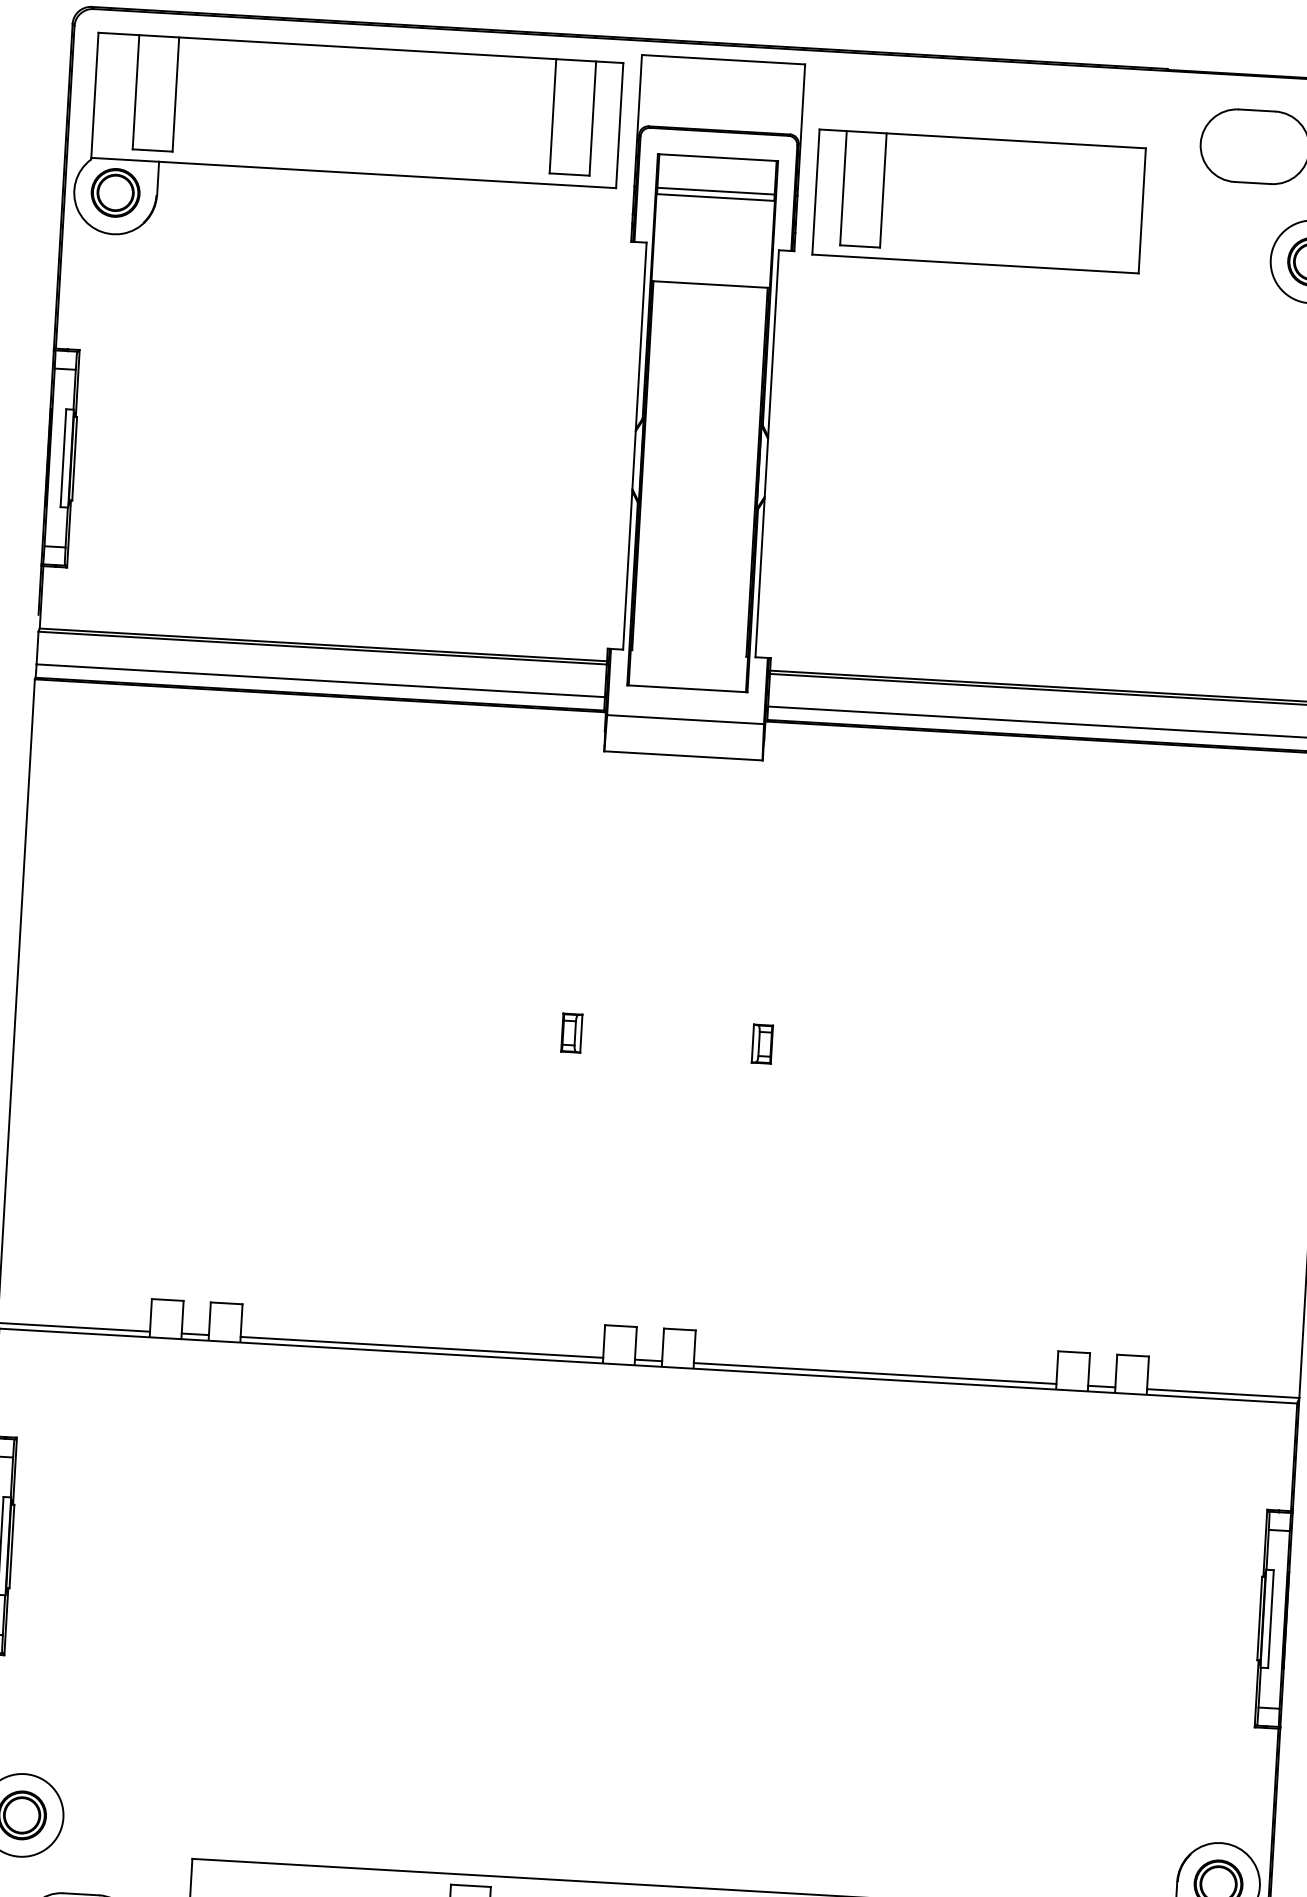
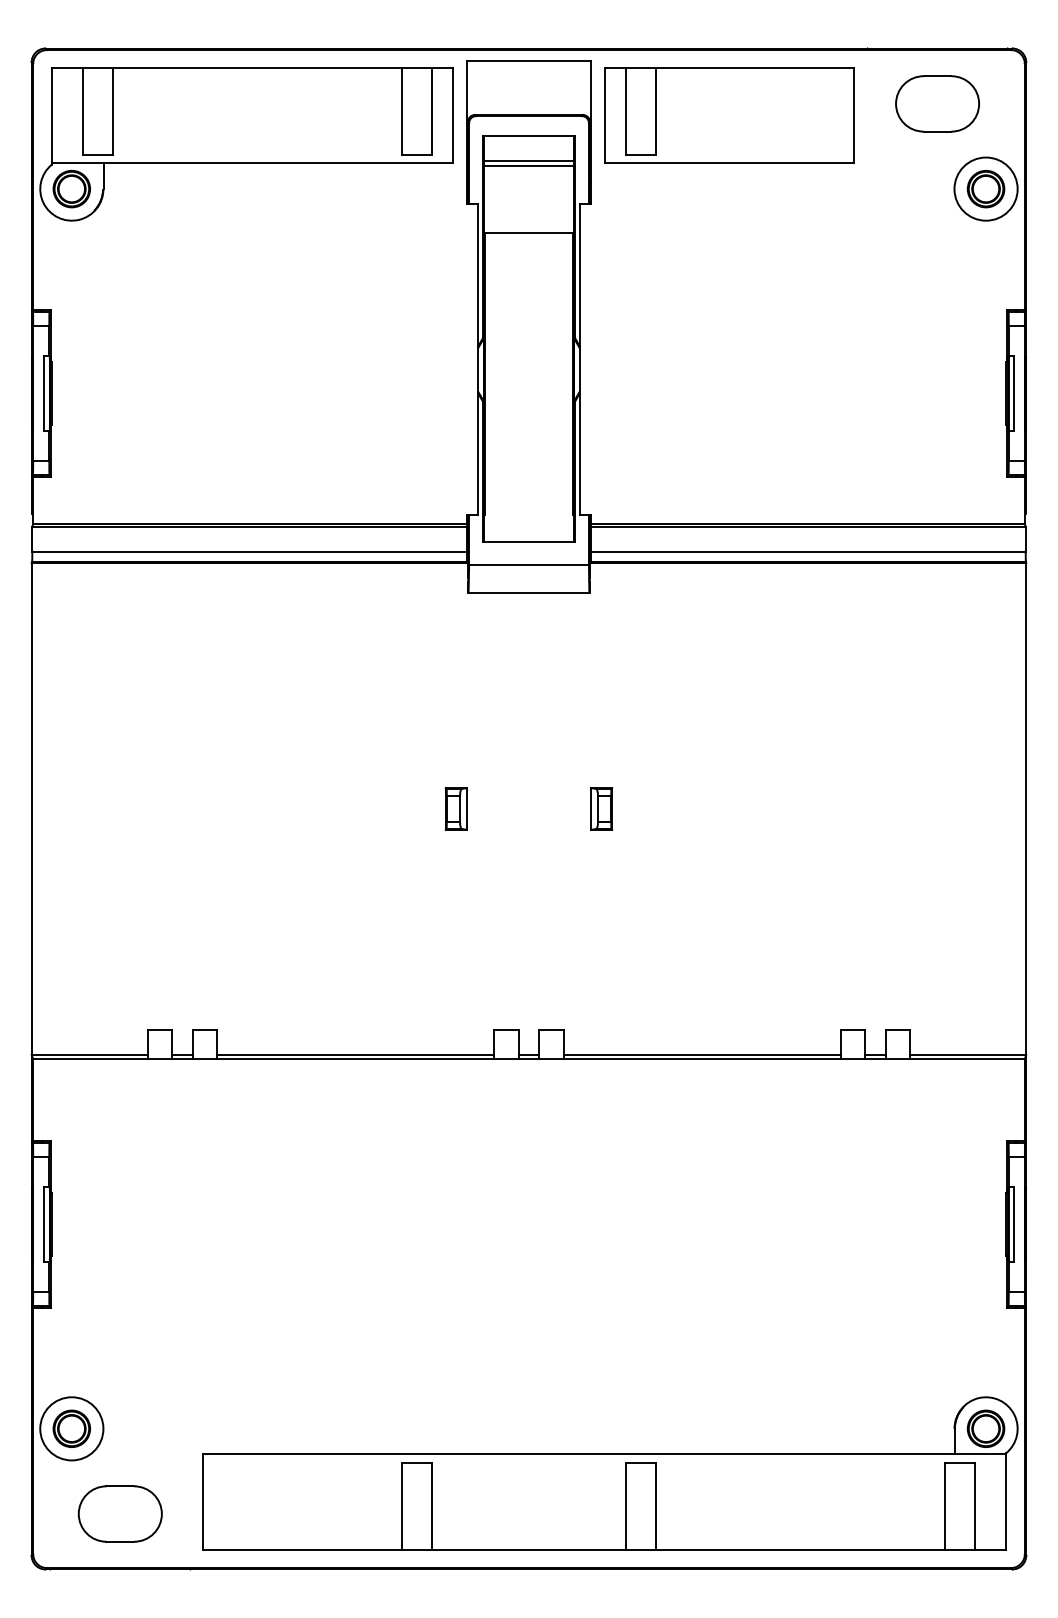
part: (978, 201) -> (729, 115), moved
part: (571, 1032) -> (455, 808), size x1.43
part: (762, 1043) -> (601, 808), size x1.43

